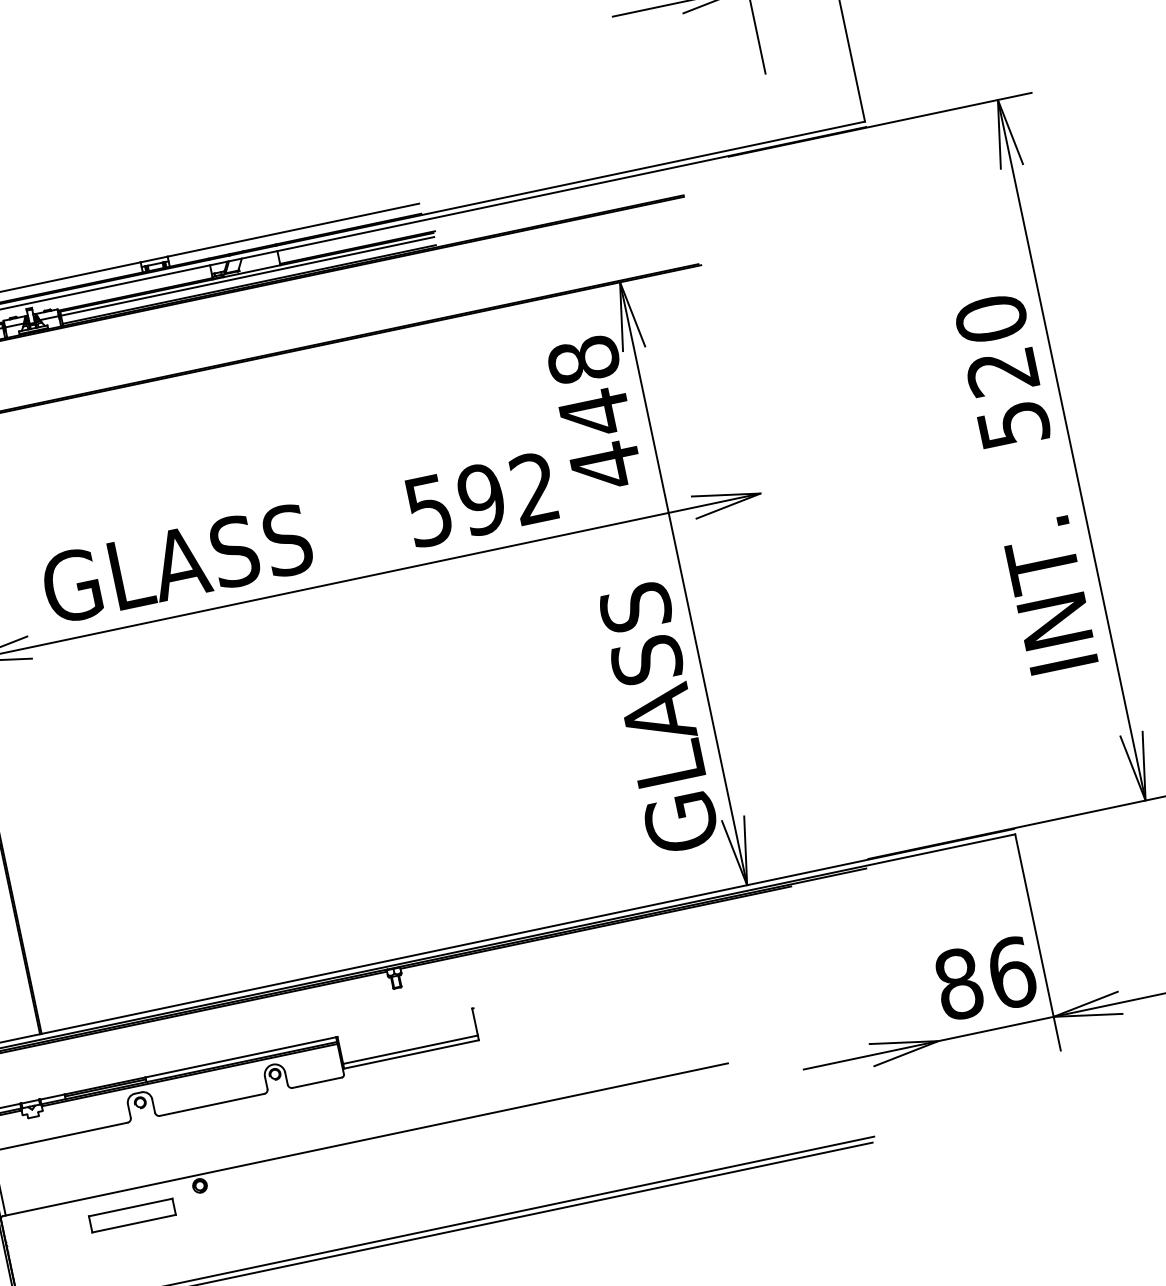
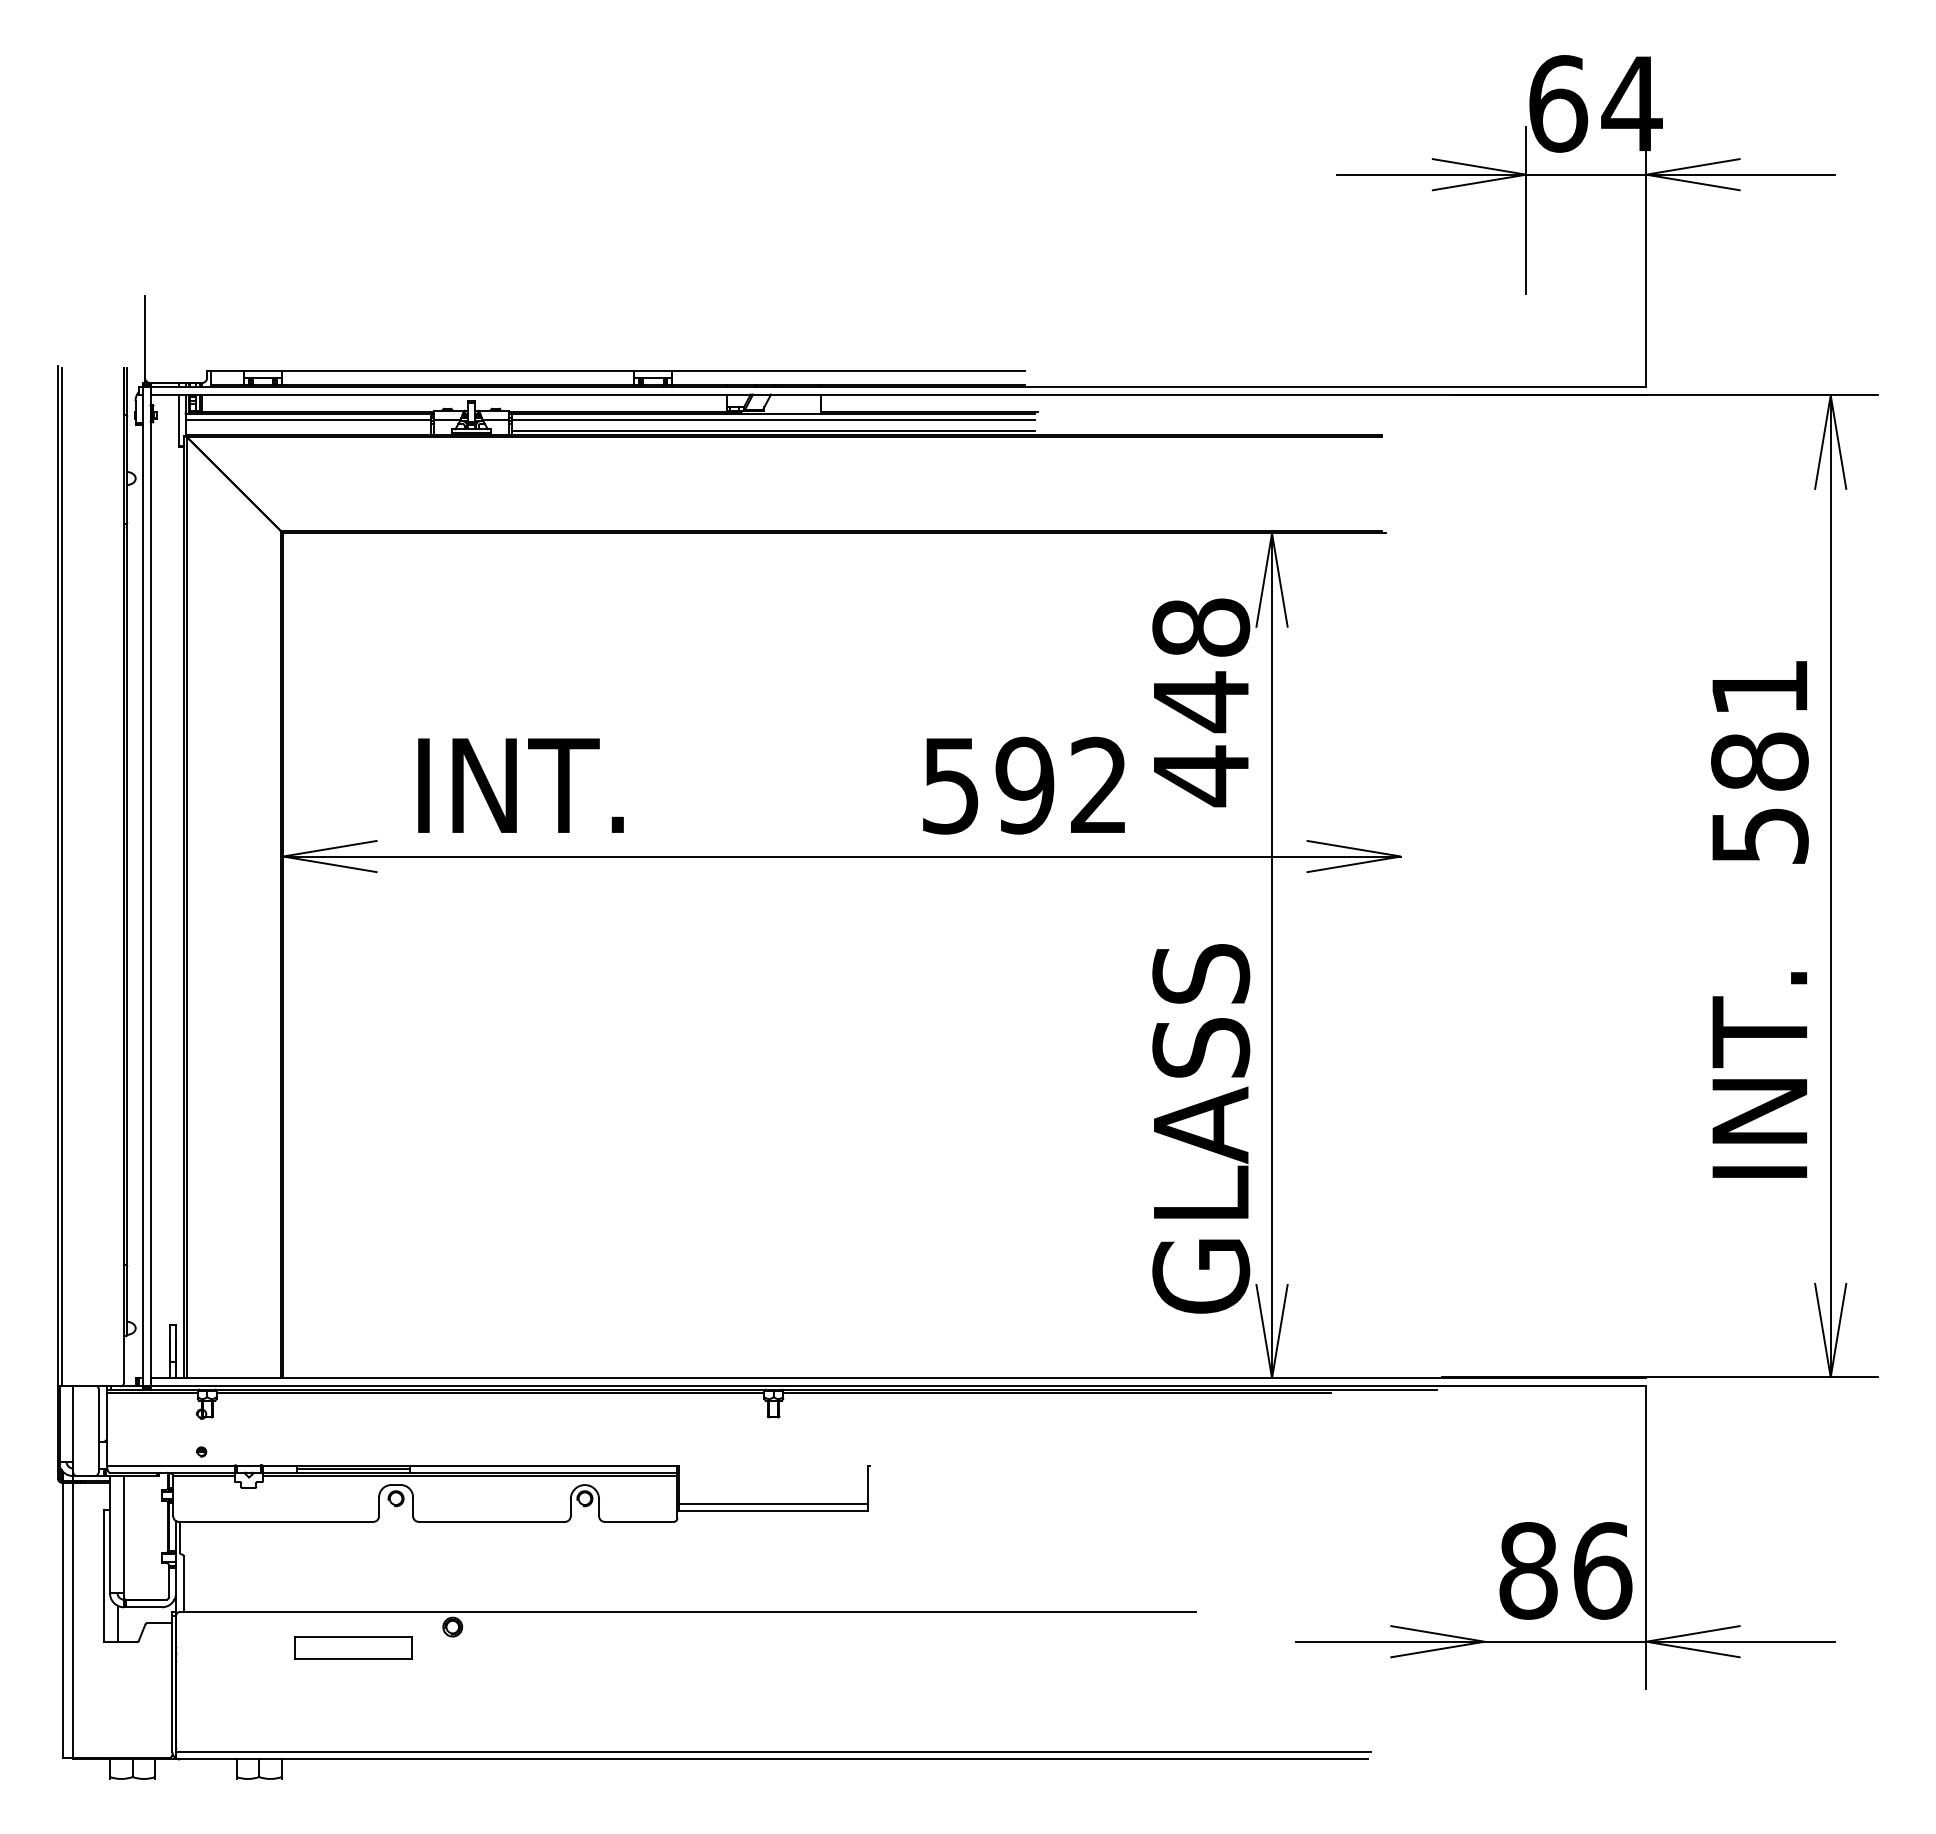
text: (996, 345) -> (1759, 724), 520 -> 581
text: (176, 563) -> (597, 785), GLASS -> INT.

